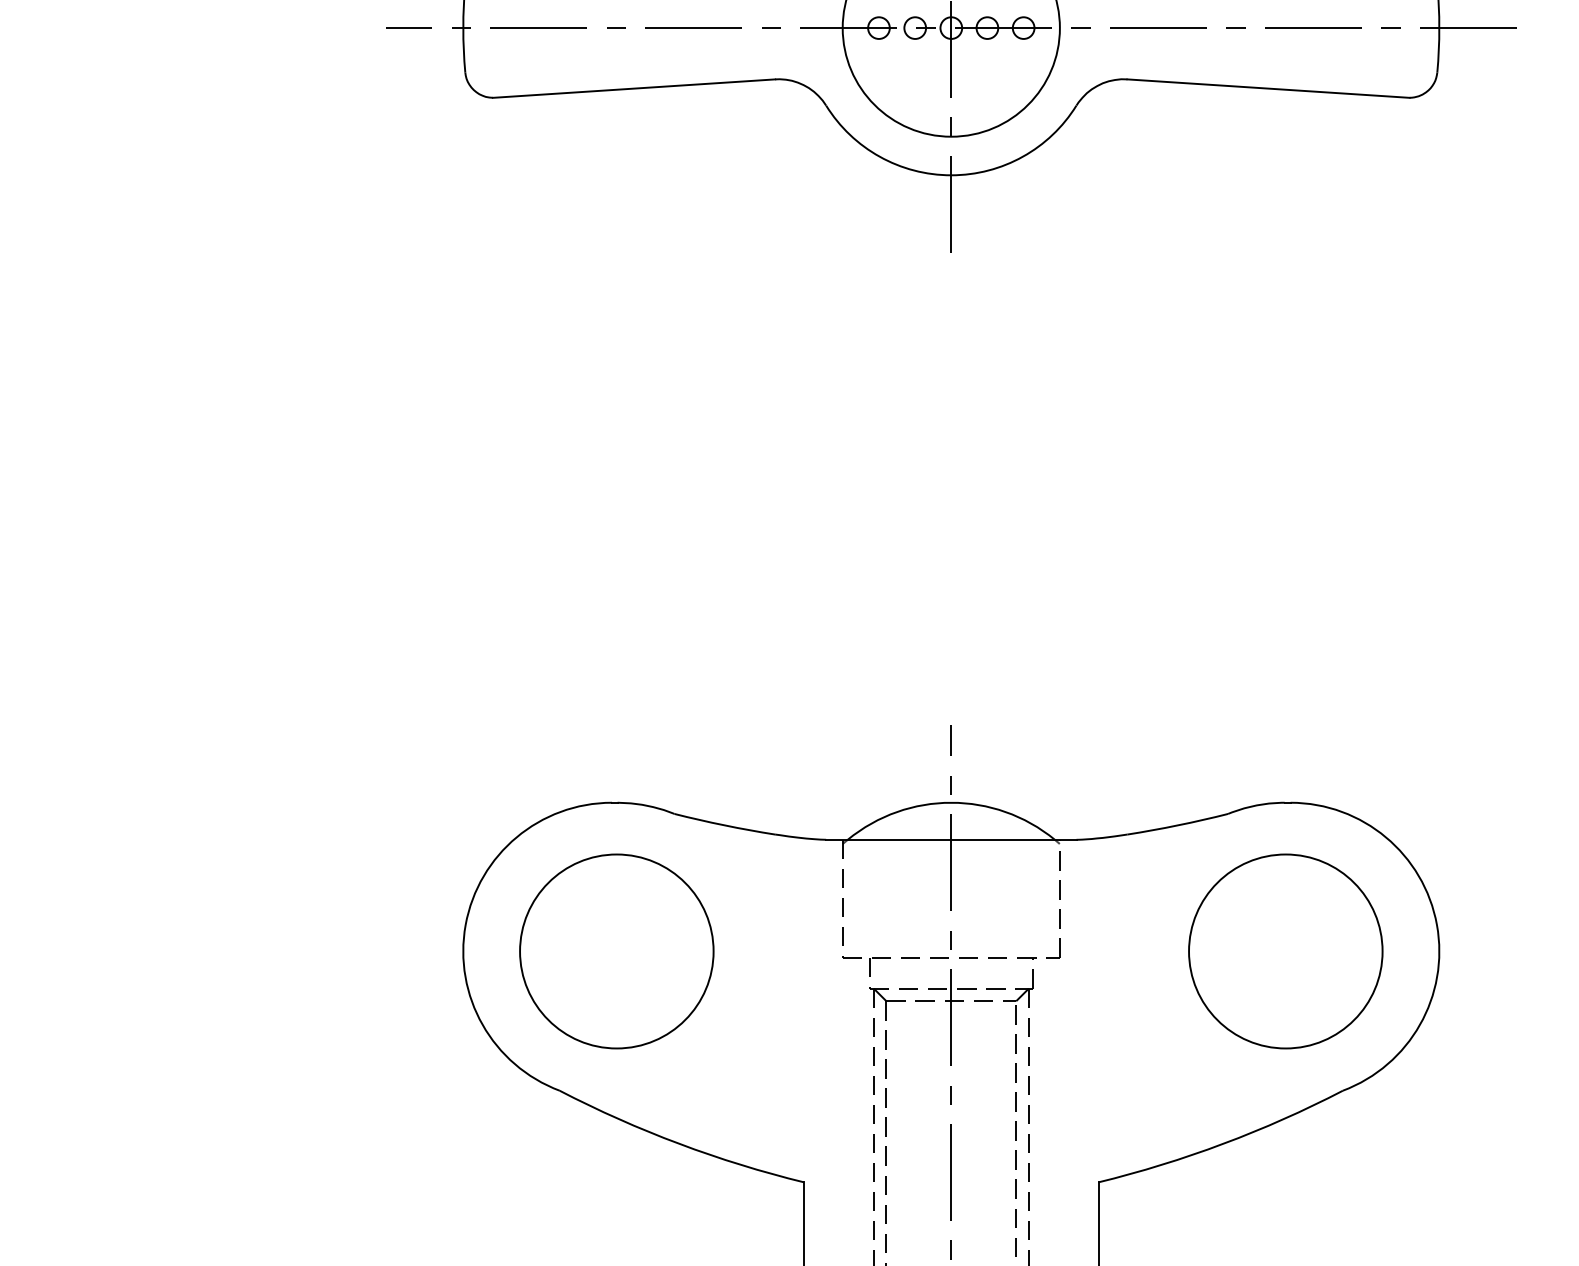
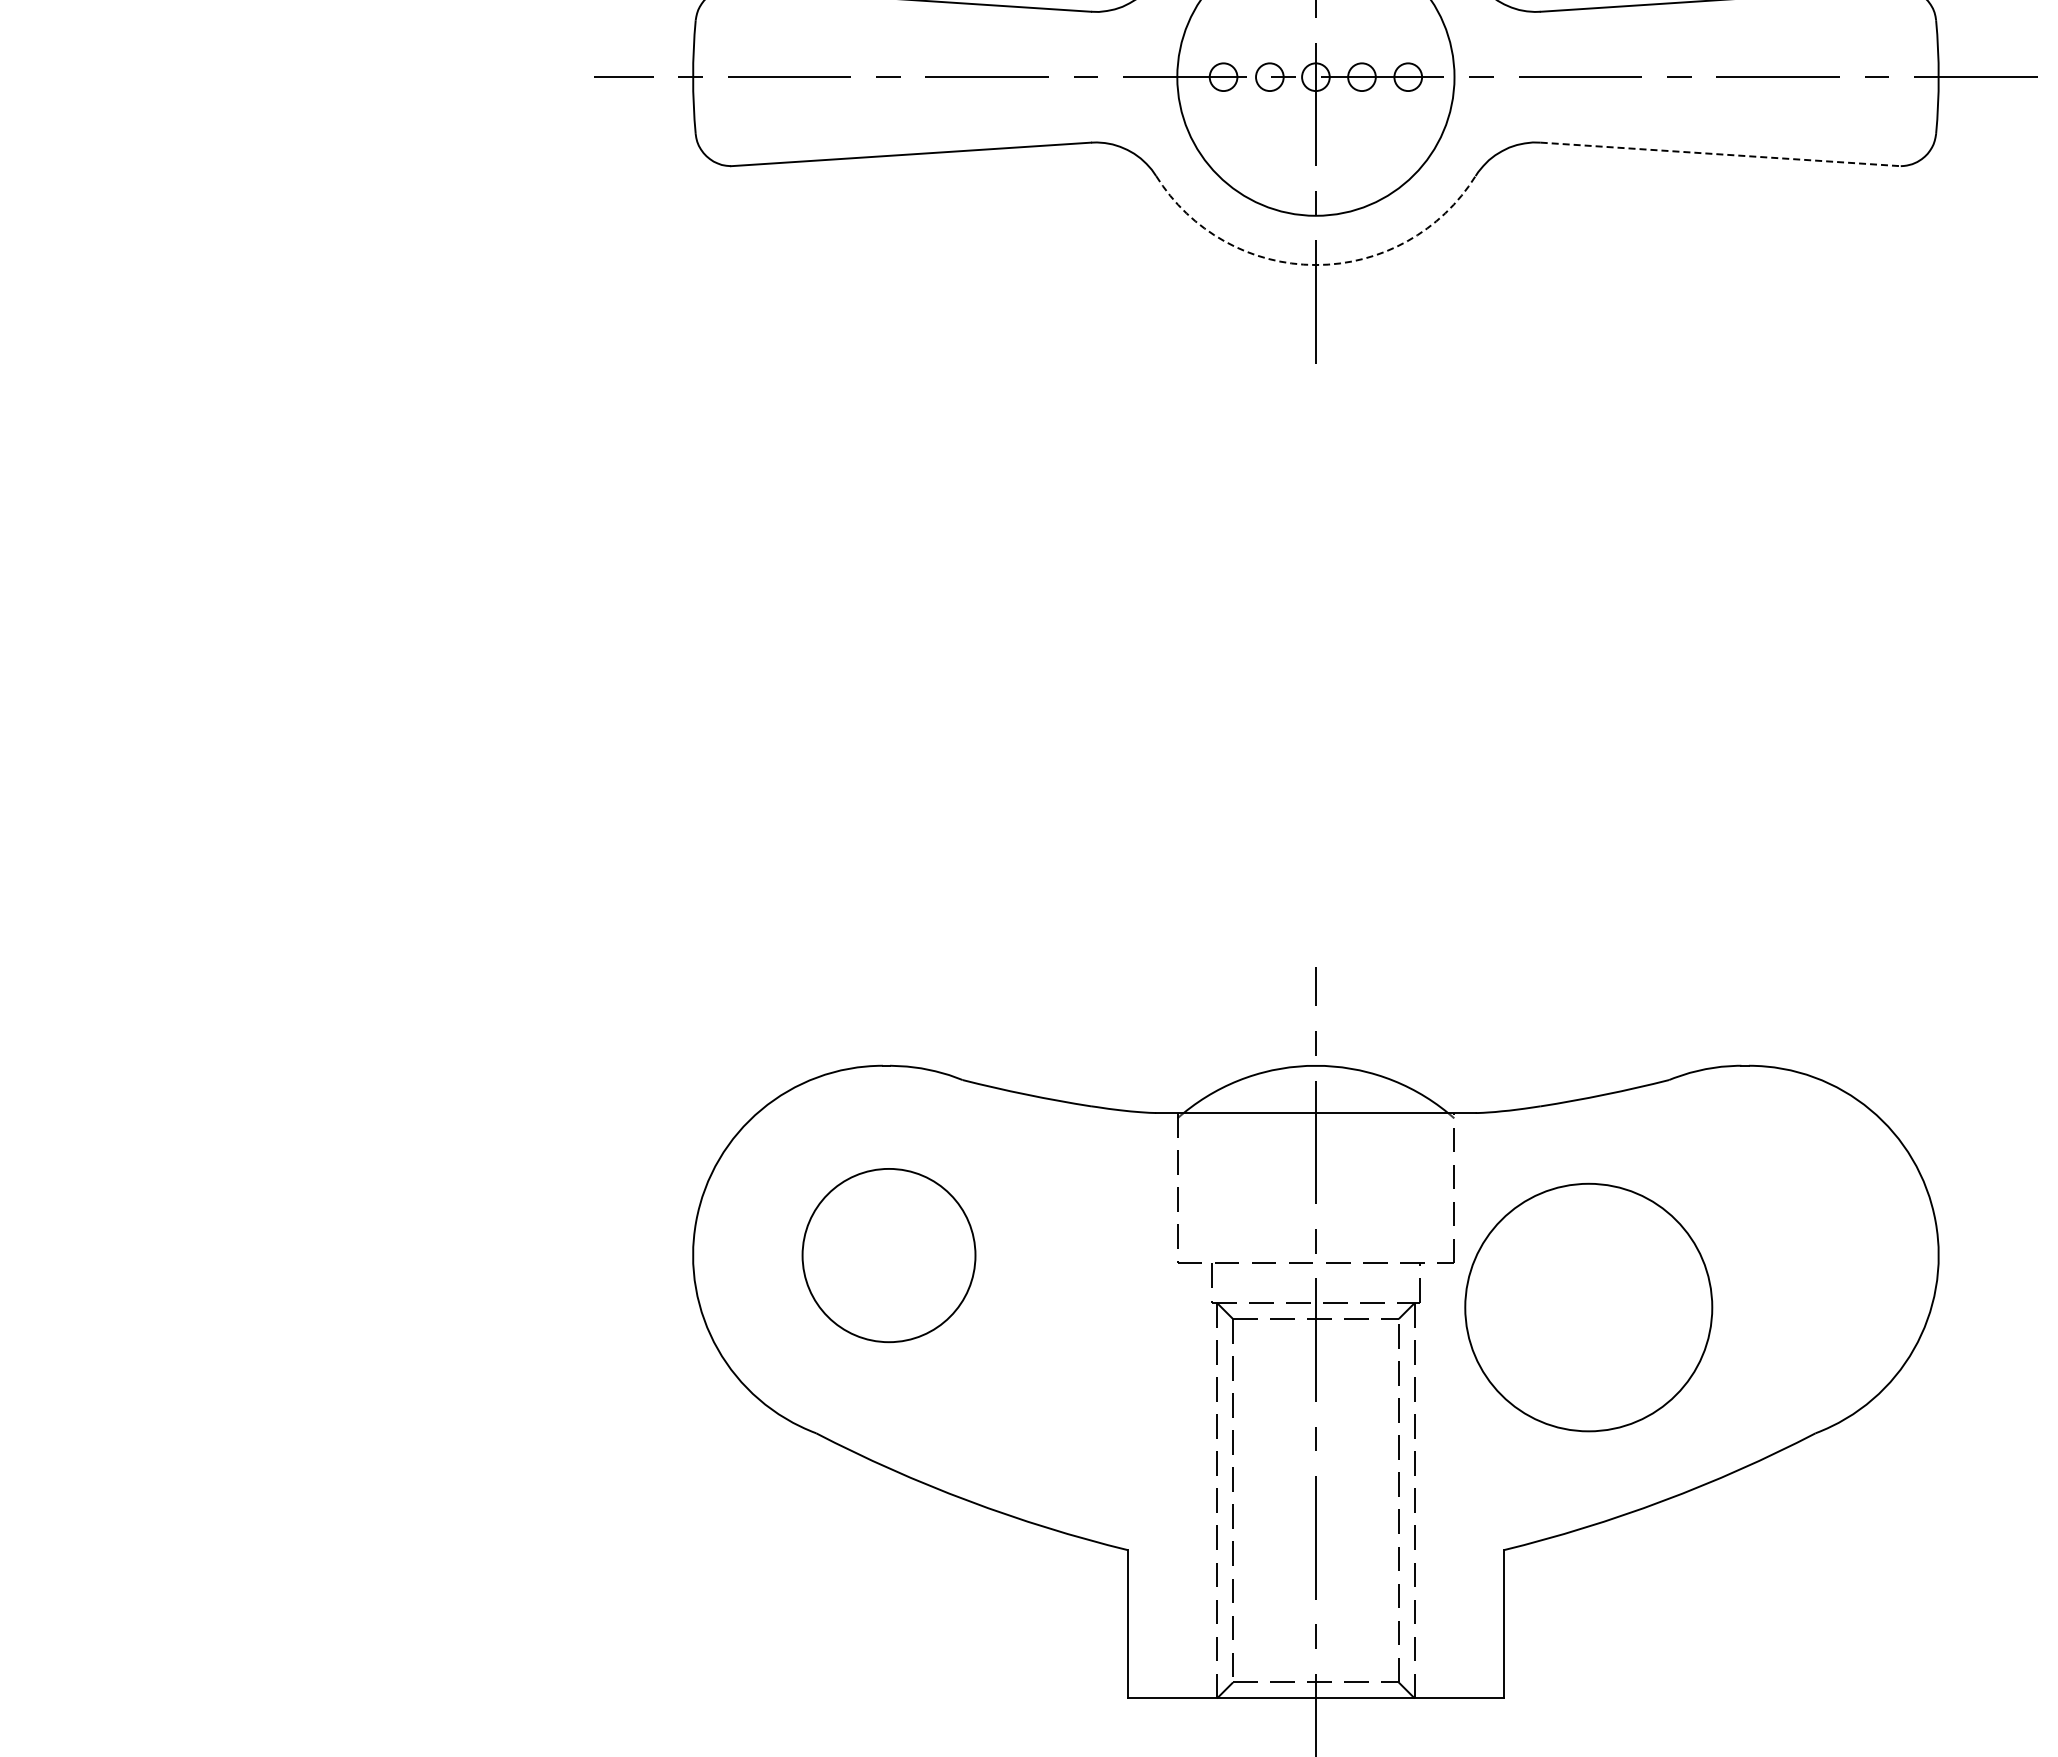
line: (1269, 88) -> (1721, 154), solid -> dashed
arc: (950, 175) -> (1315, 265), solid -> dashed
part: (616, 951) -> (888, 1255), size x0.7
part: (1285, 951) -> (1588, 1307), moved

